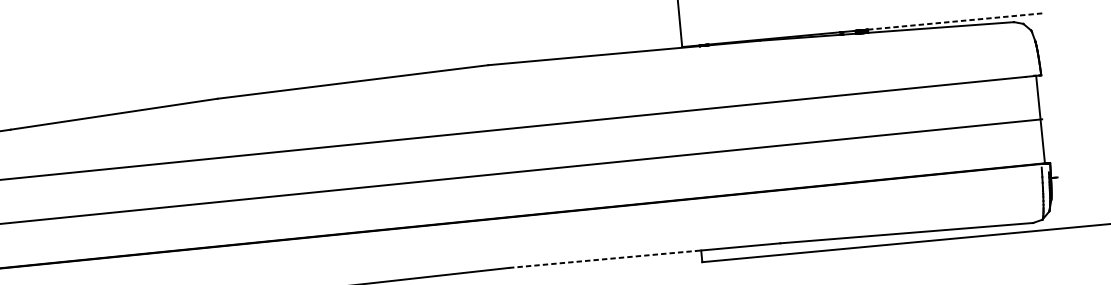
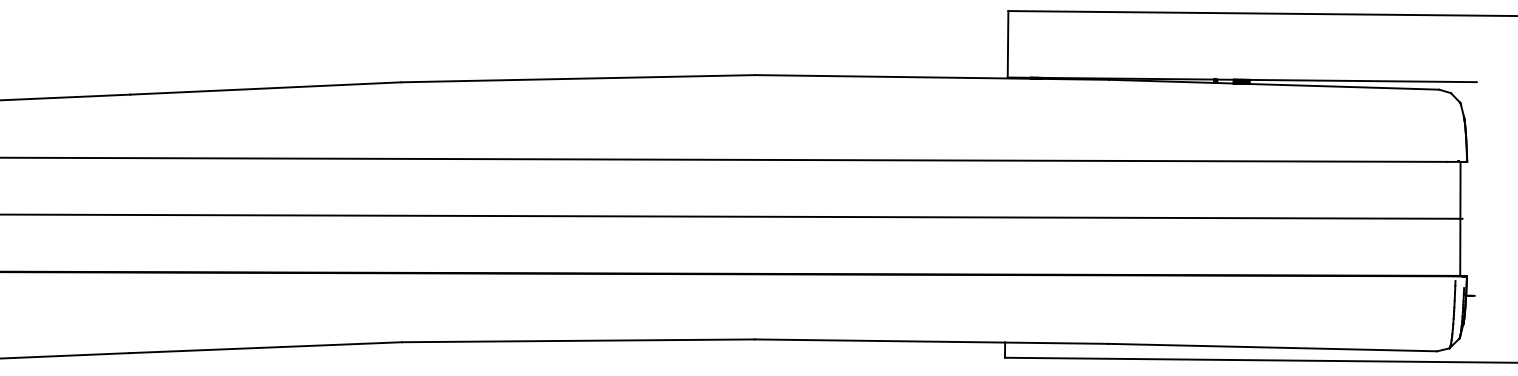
line: (955, 21) -> (1363, 81), dashed -> solid
line: (605, 259) -> (880, 341), dashed -> solid

